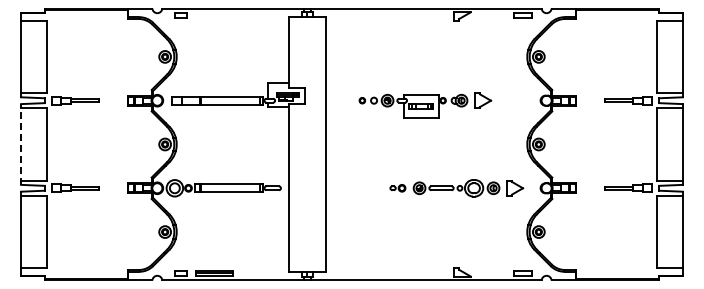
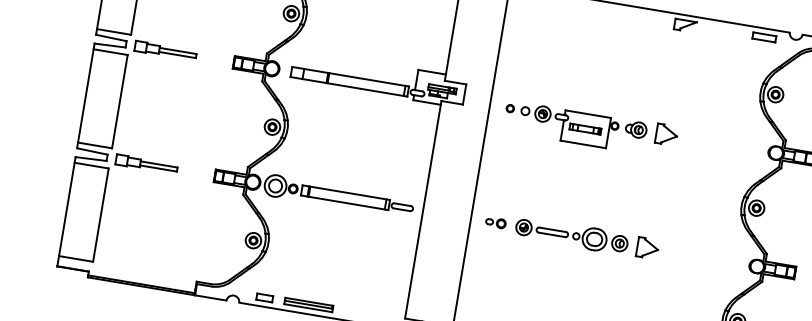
part: (425, 105) -> (591, 128), moved
line: (21, 144) -> (86, 96), dashed -> solid
part: (456, 188) -> (571, 235), moved

